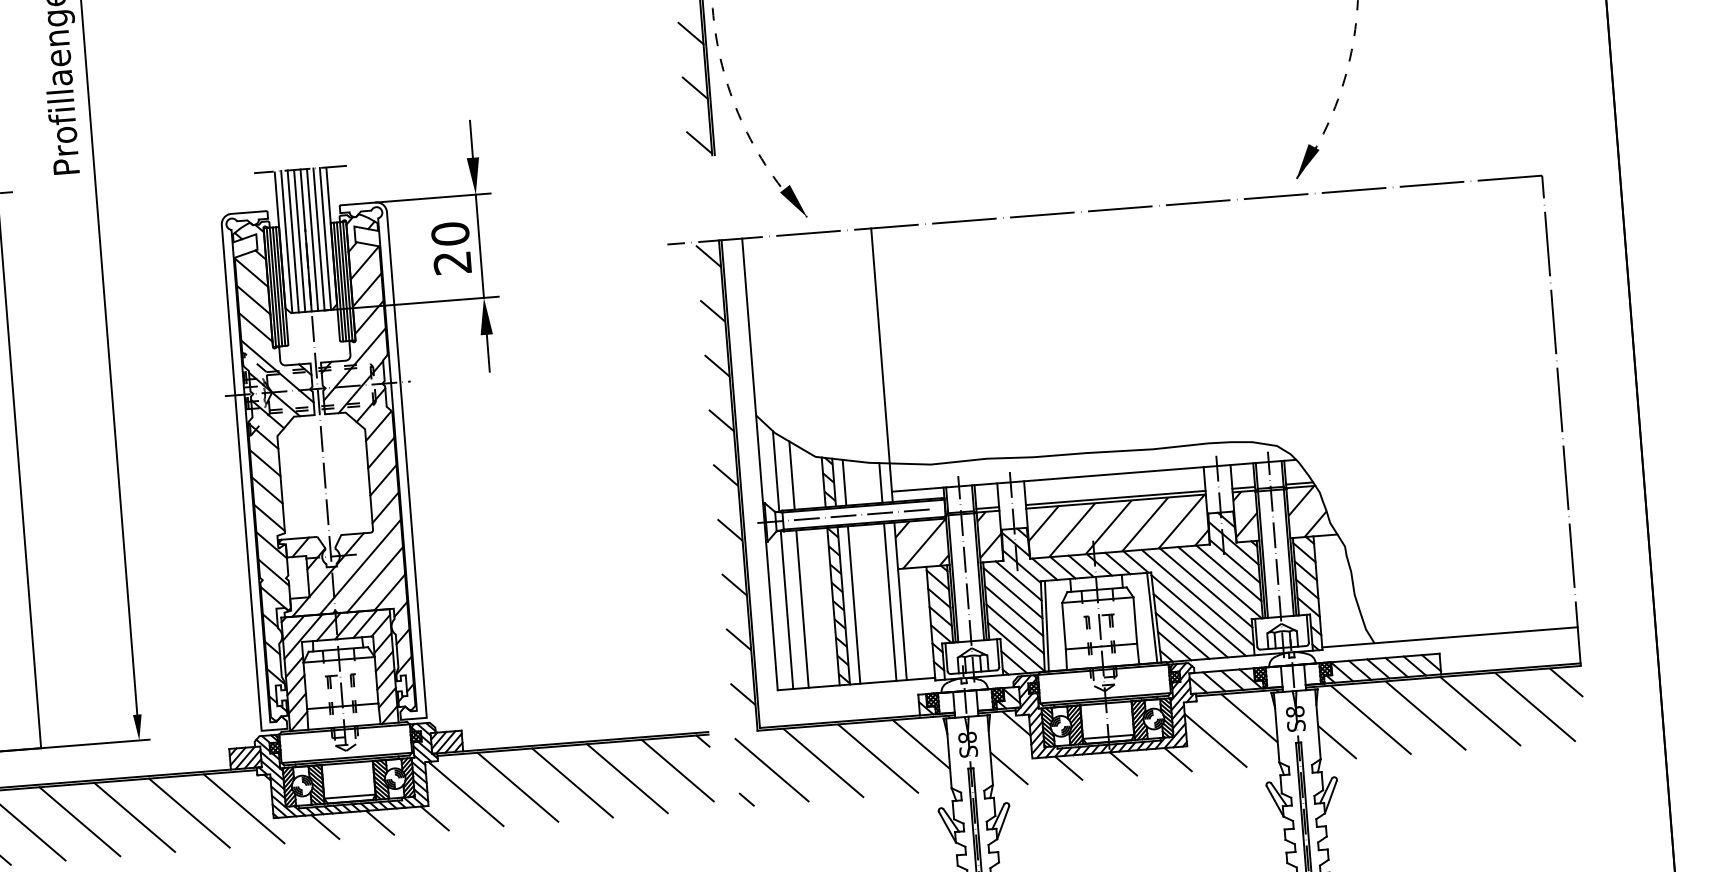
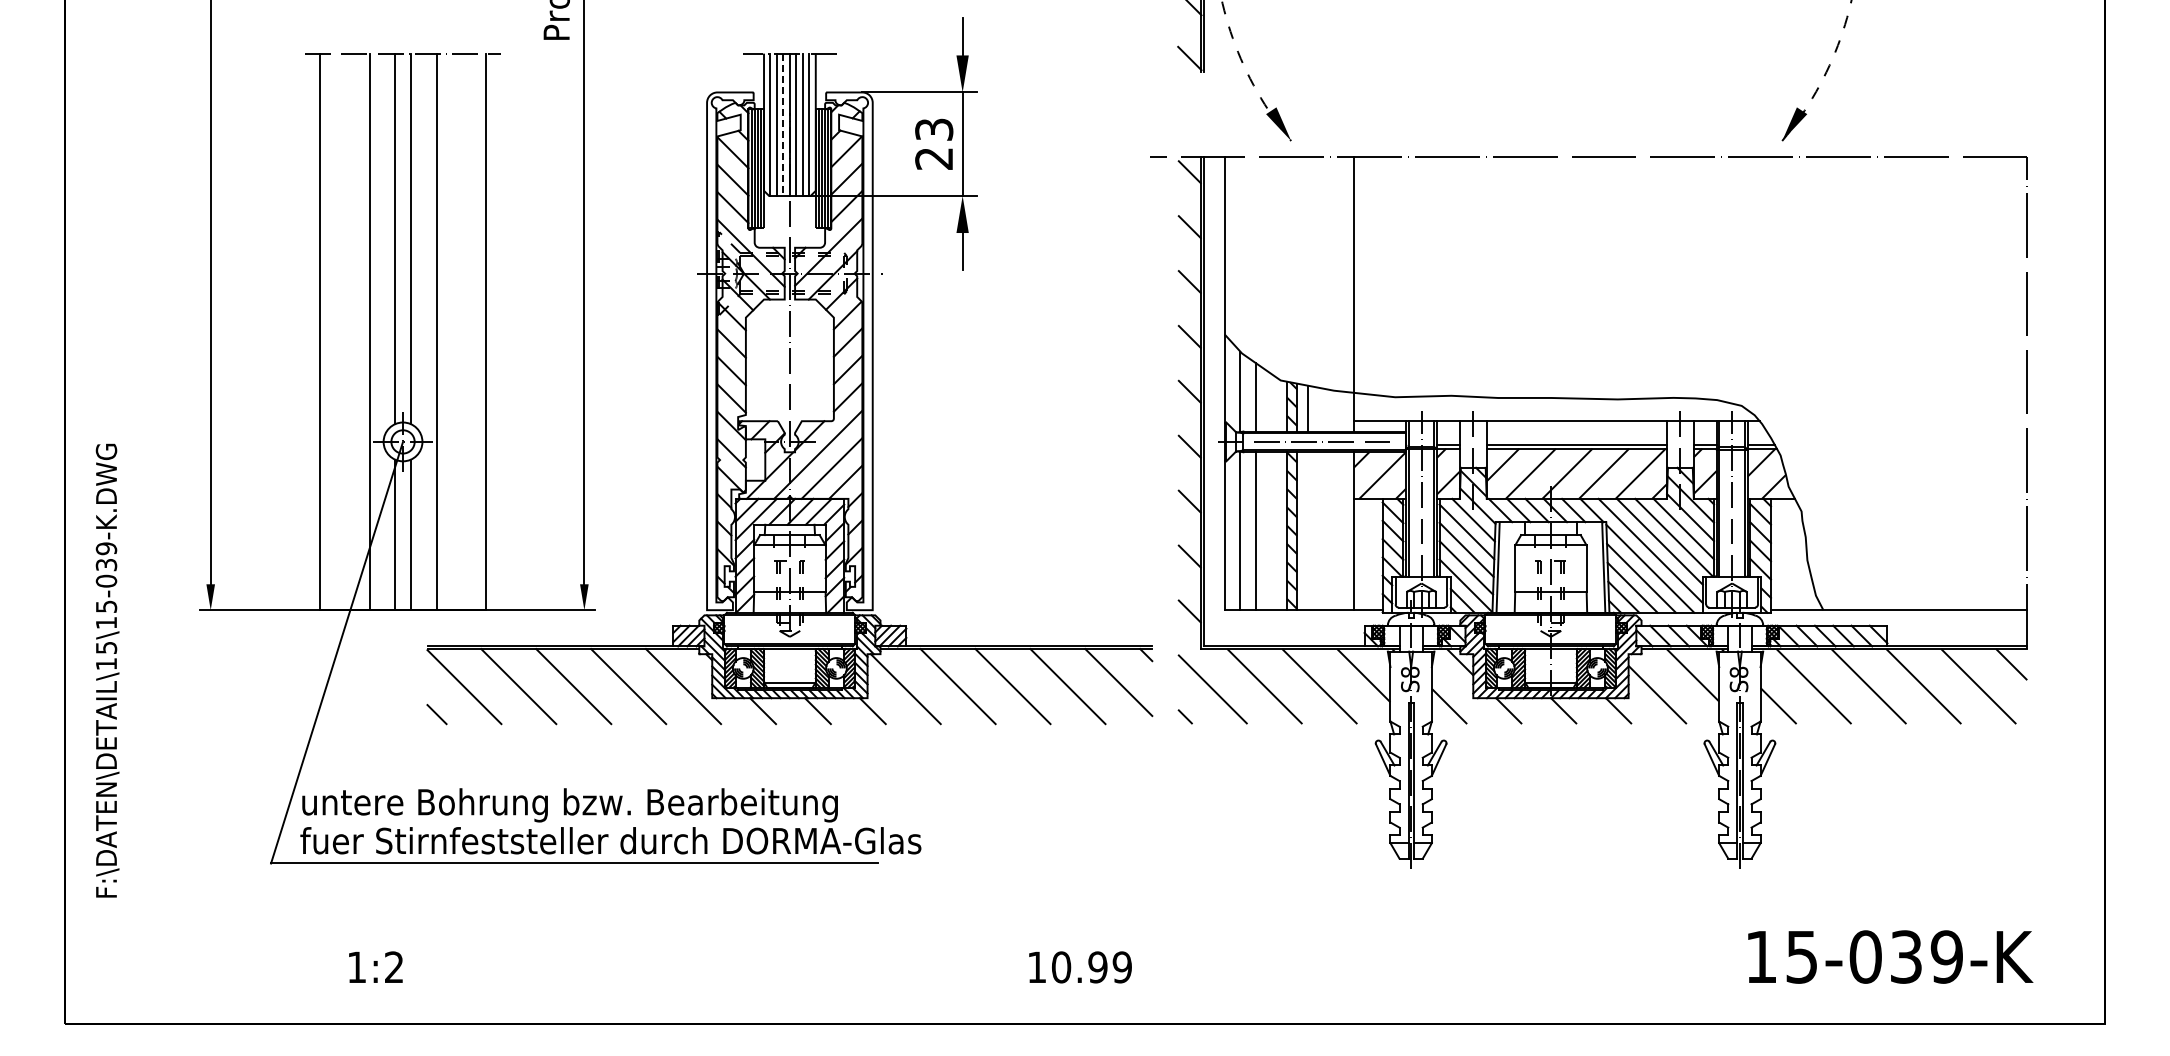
text: (450, 233) -> (934, 129), 20 -> 23
line: (299, 241) -> (783, 125), solid -> dashed
line: (880, 482) -> (1343, 411), removed
line: (889, 602) -> (1343, 531), removed
line: (854, 605) -> (1307, 531), removed

